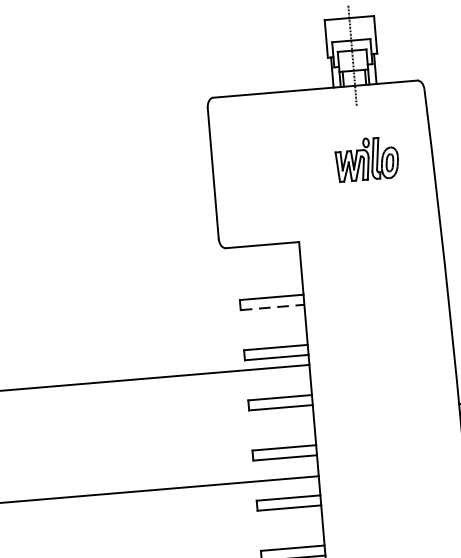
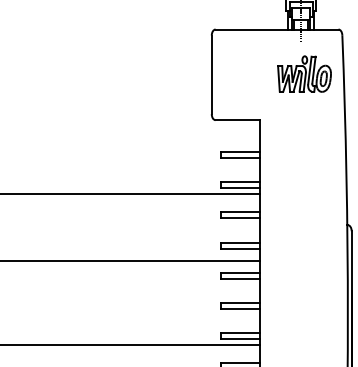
part: (366, 158) -> (304, 73), size x1.43
line: (274, 306) -> (241, 157), dashed -> solid

